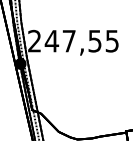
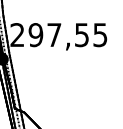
text: (51, 40) -> (35, 34), 247,55 -> 297,55

